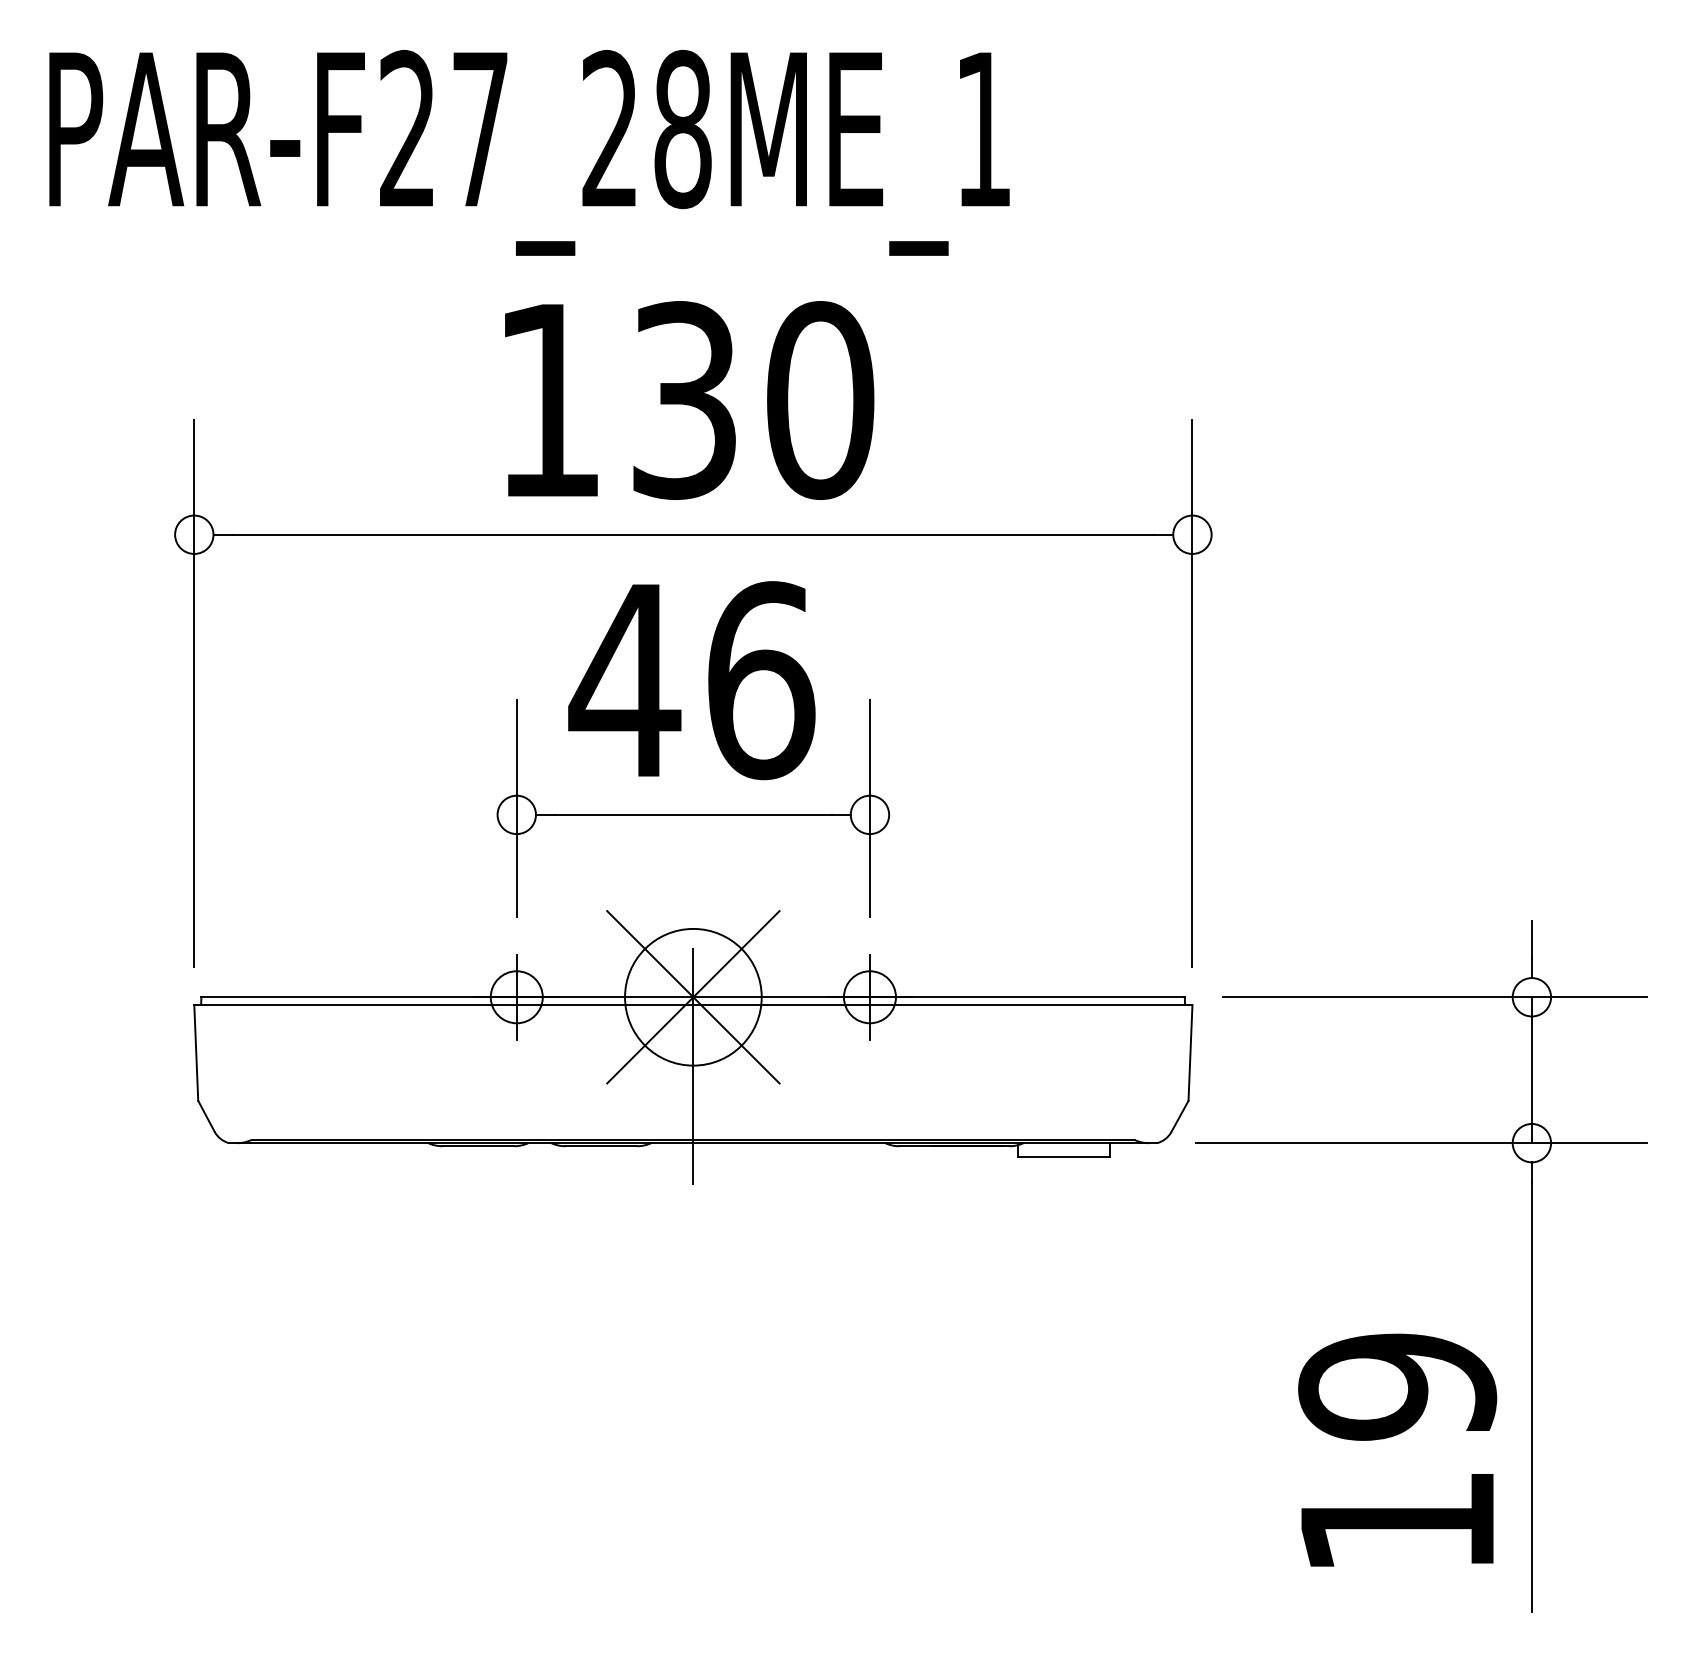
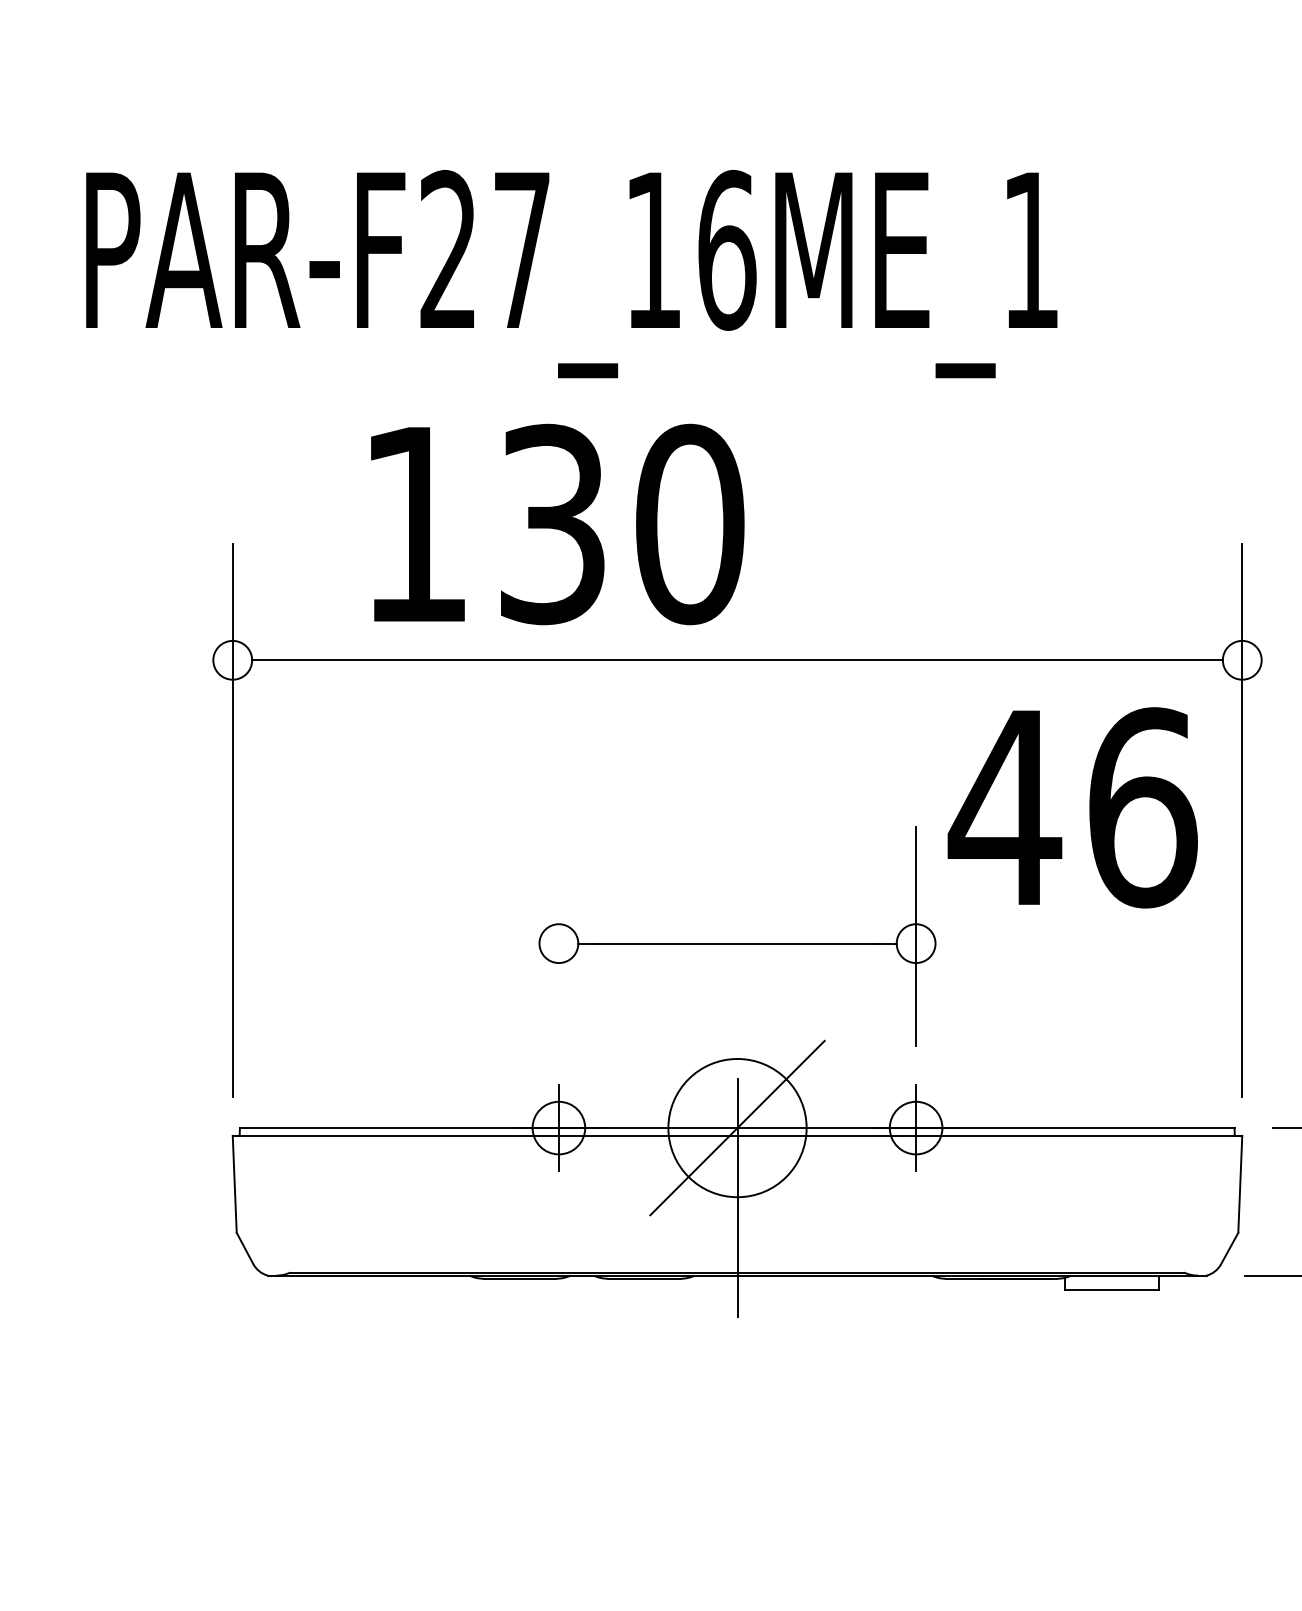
text: (647, 128) -> (691, 249), PAR-F27_28ME_1 -> PAR-F27_16ME_1
text: (689, 400) -> (557, 524), moved
text: (691, 680) -> (1072, 807), moved
line: (516, 807) -> (558, 936), removed
line: (693, 997) -> (737, 1128), removed

